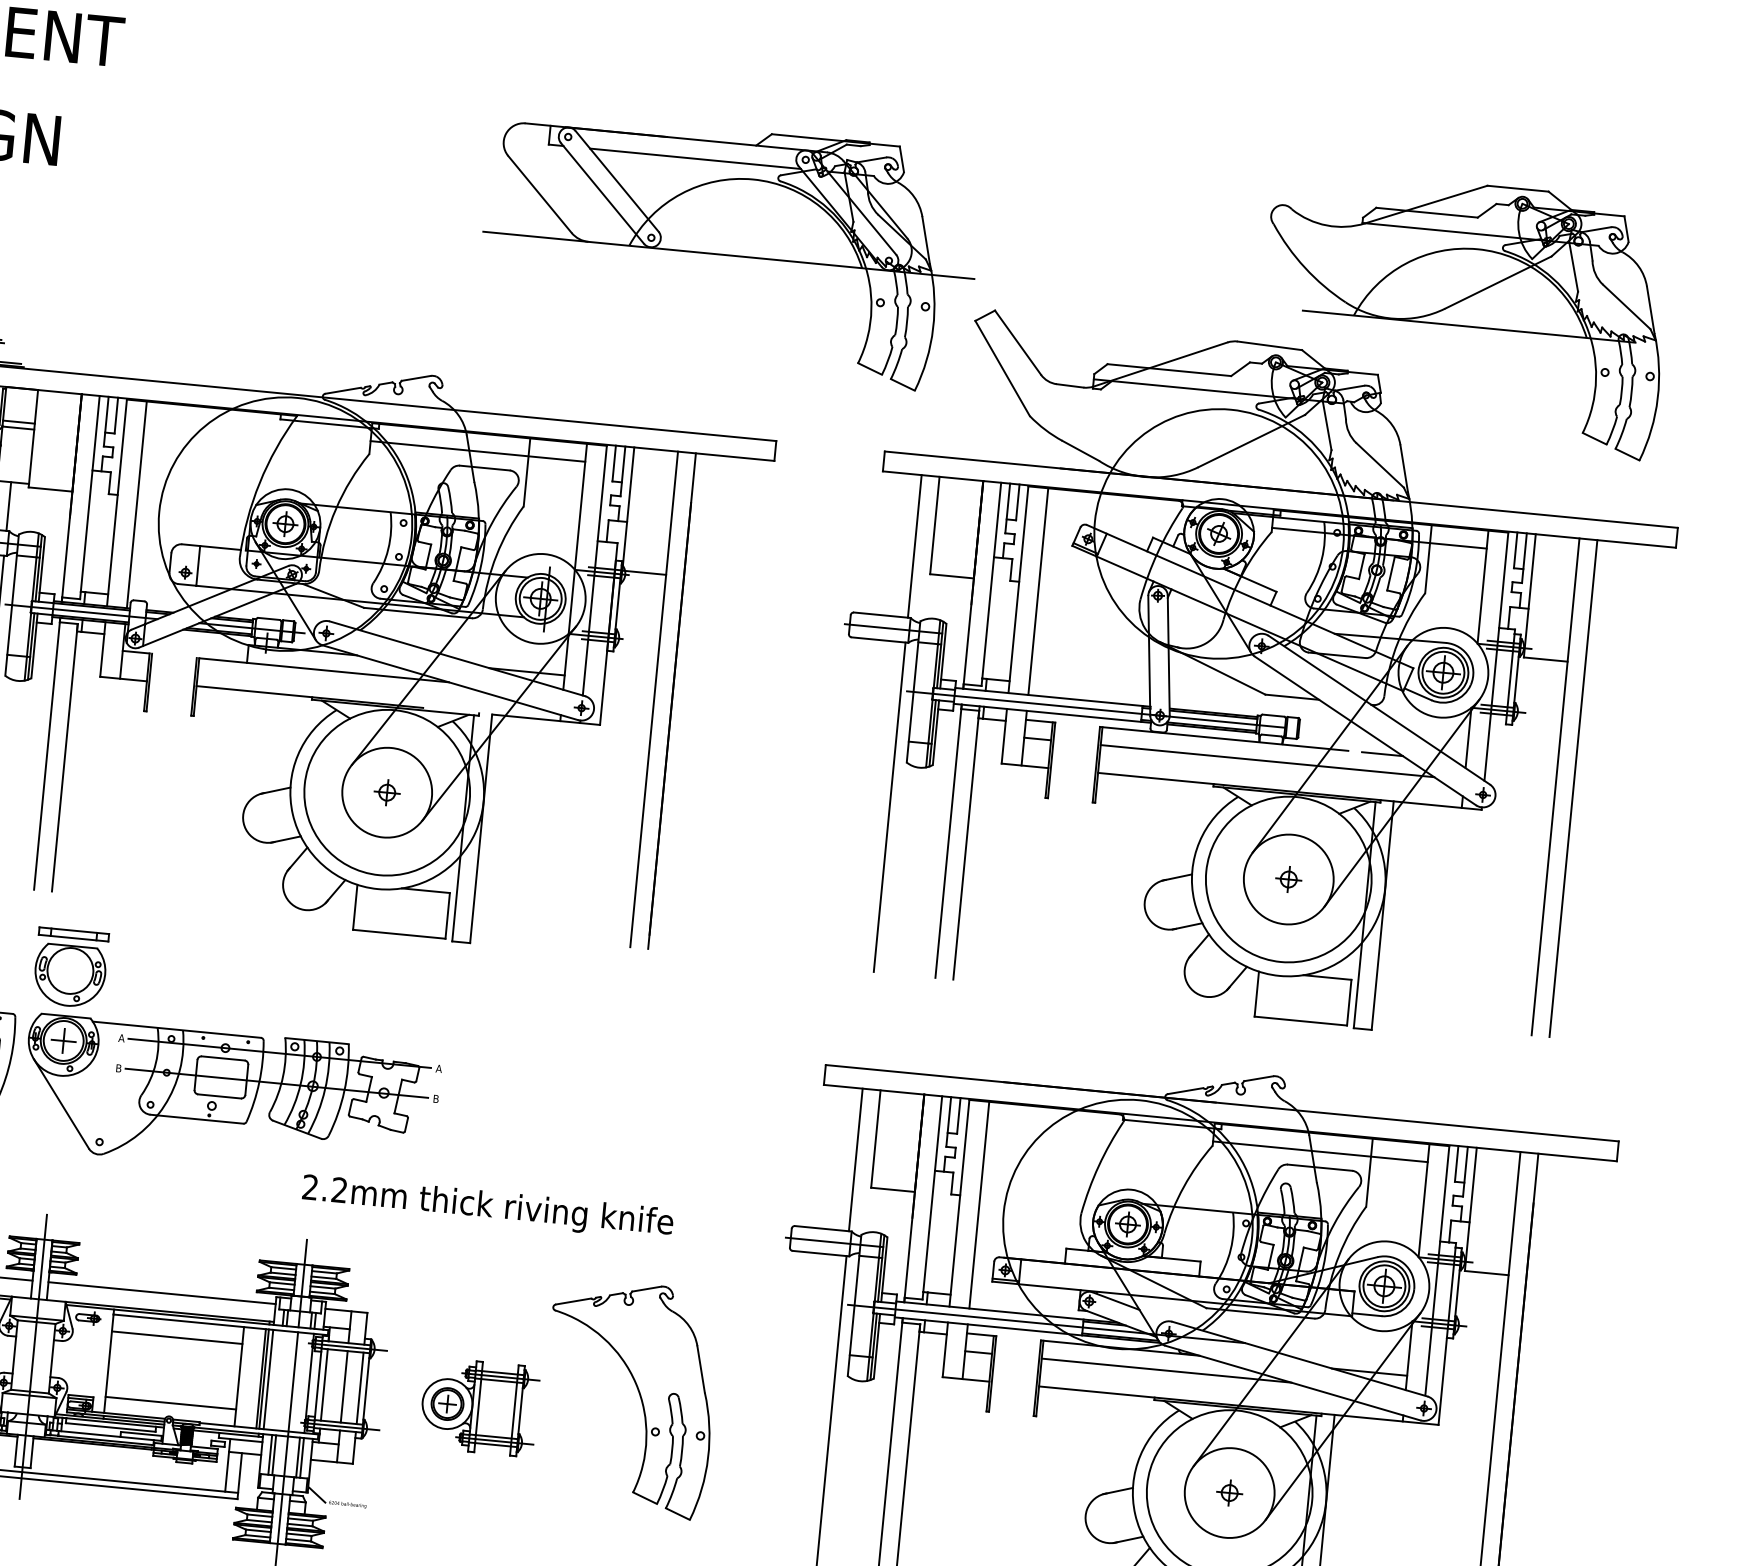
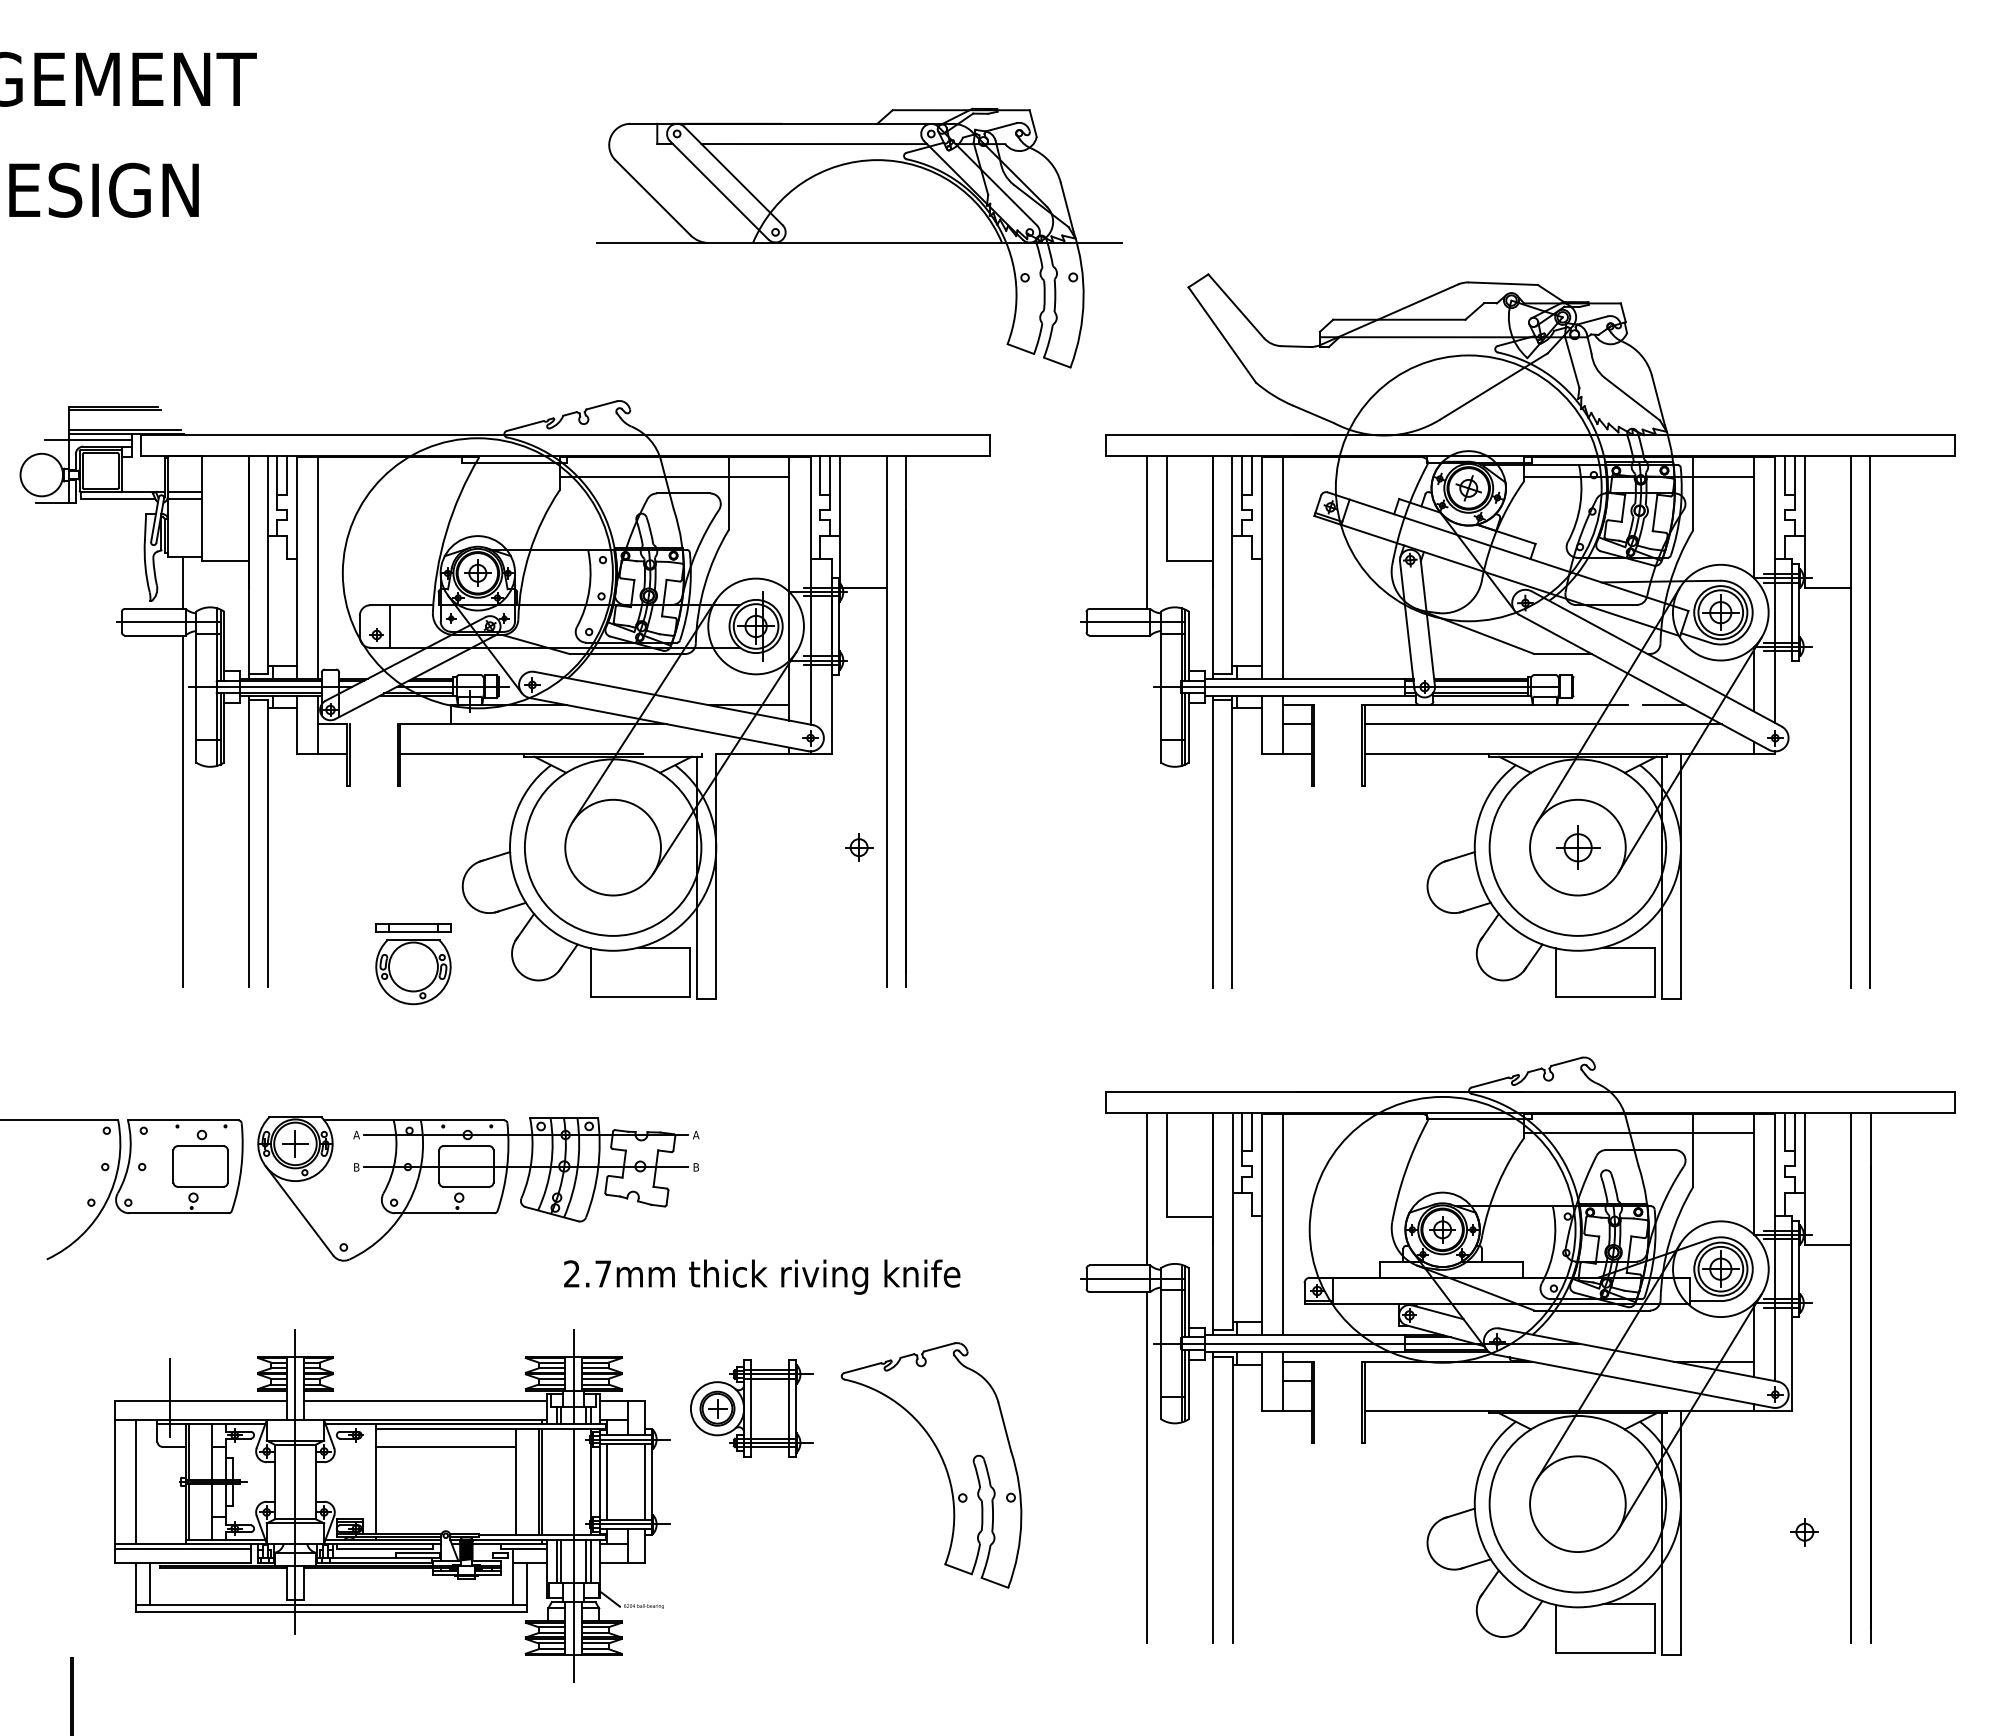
part: (729, 250) -> (859, 237), moved
part: (1463, 313) -> (1705, 229), removed
part: (387, 792) -> (859, 847), moved
line: (889, 807) -> (1147, 811), removed
part: (1288, 879) -> (1577, 847), size x1.6
part: (70, 968) -> (413, 964), moved
text: (338, 1189) -> (602, 1273), 2.2mm -> 2.7mm
line: (1166, 1370) -> (1498, 1380), removed
line: (268, 1379) -> (547, 1481), removed
line: (344, 1386) -> (628, 1481), removed
line: (170, 1403) -> (445, 1517), removed
part: (479, 1406) -> (751, 1408), moved
part: (1229, 1493) -> (1804, 1532), moved

